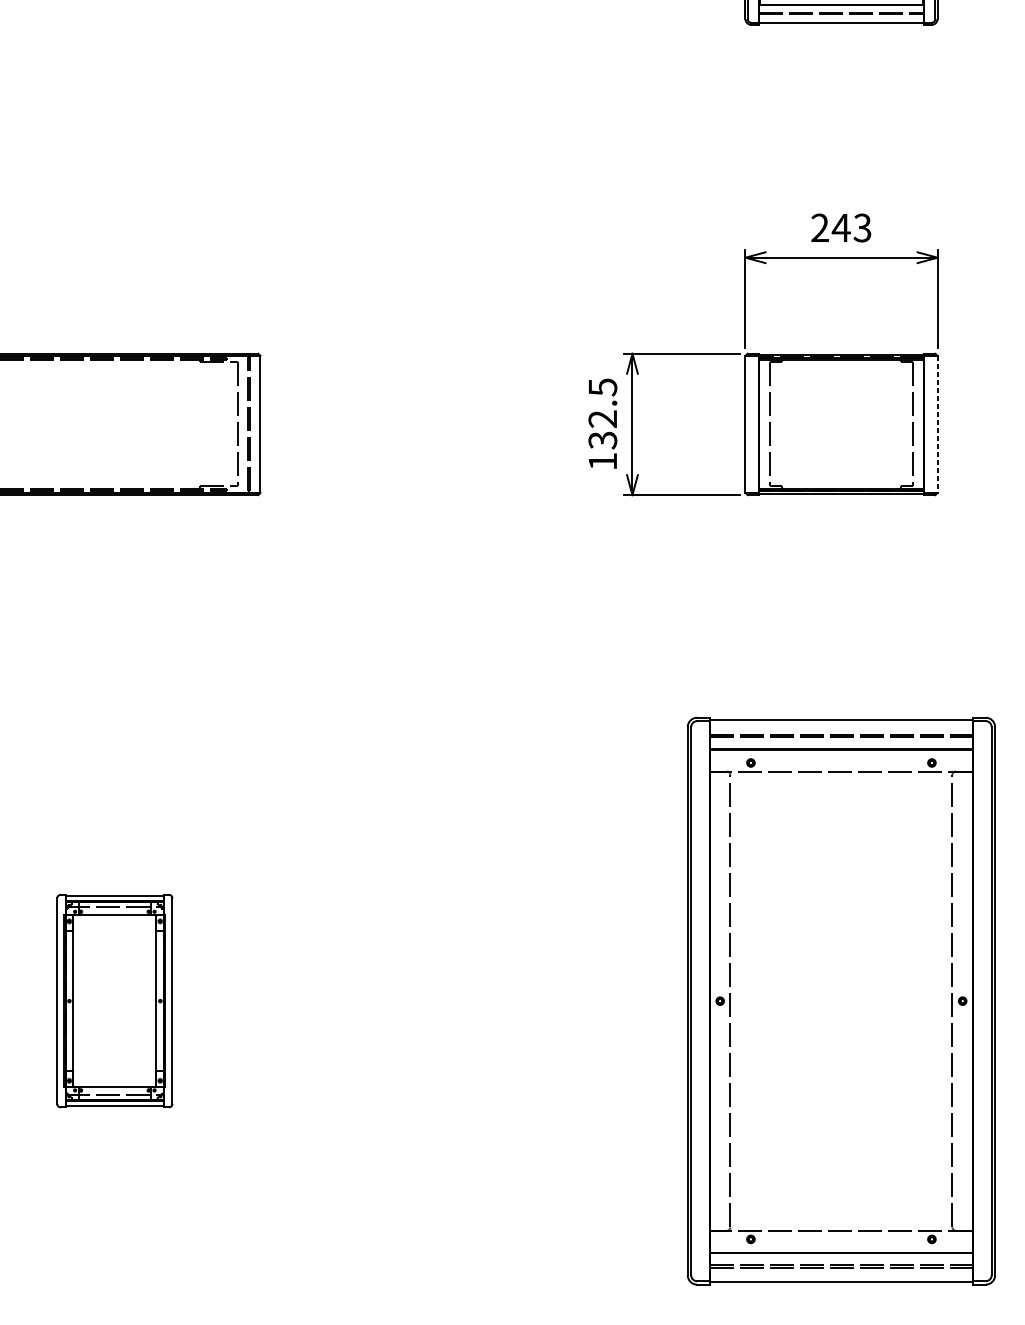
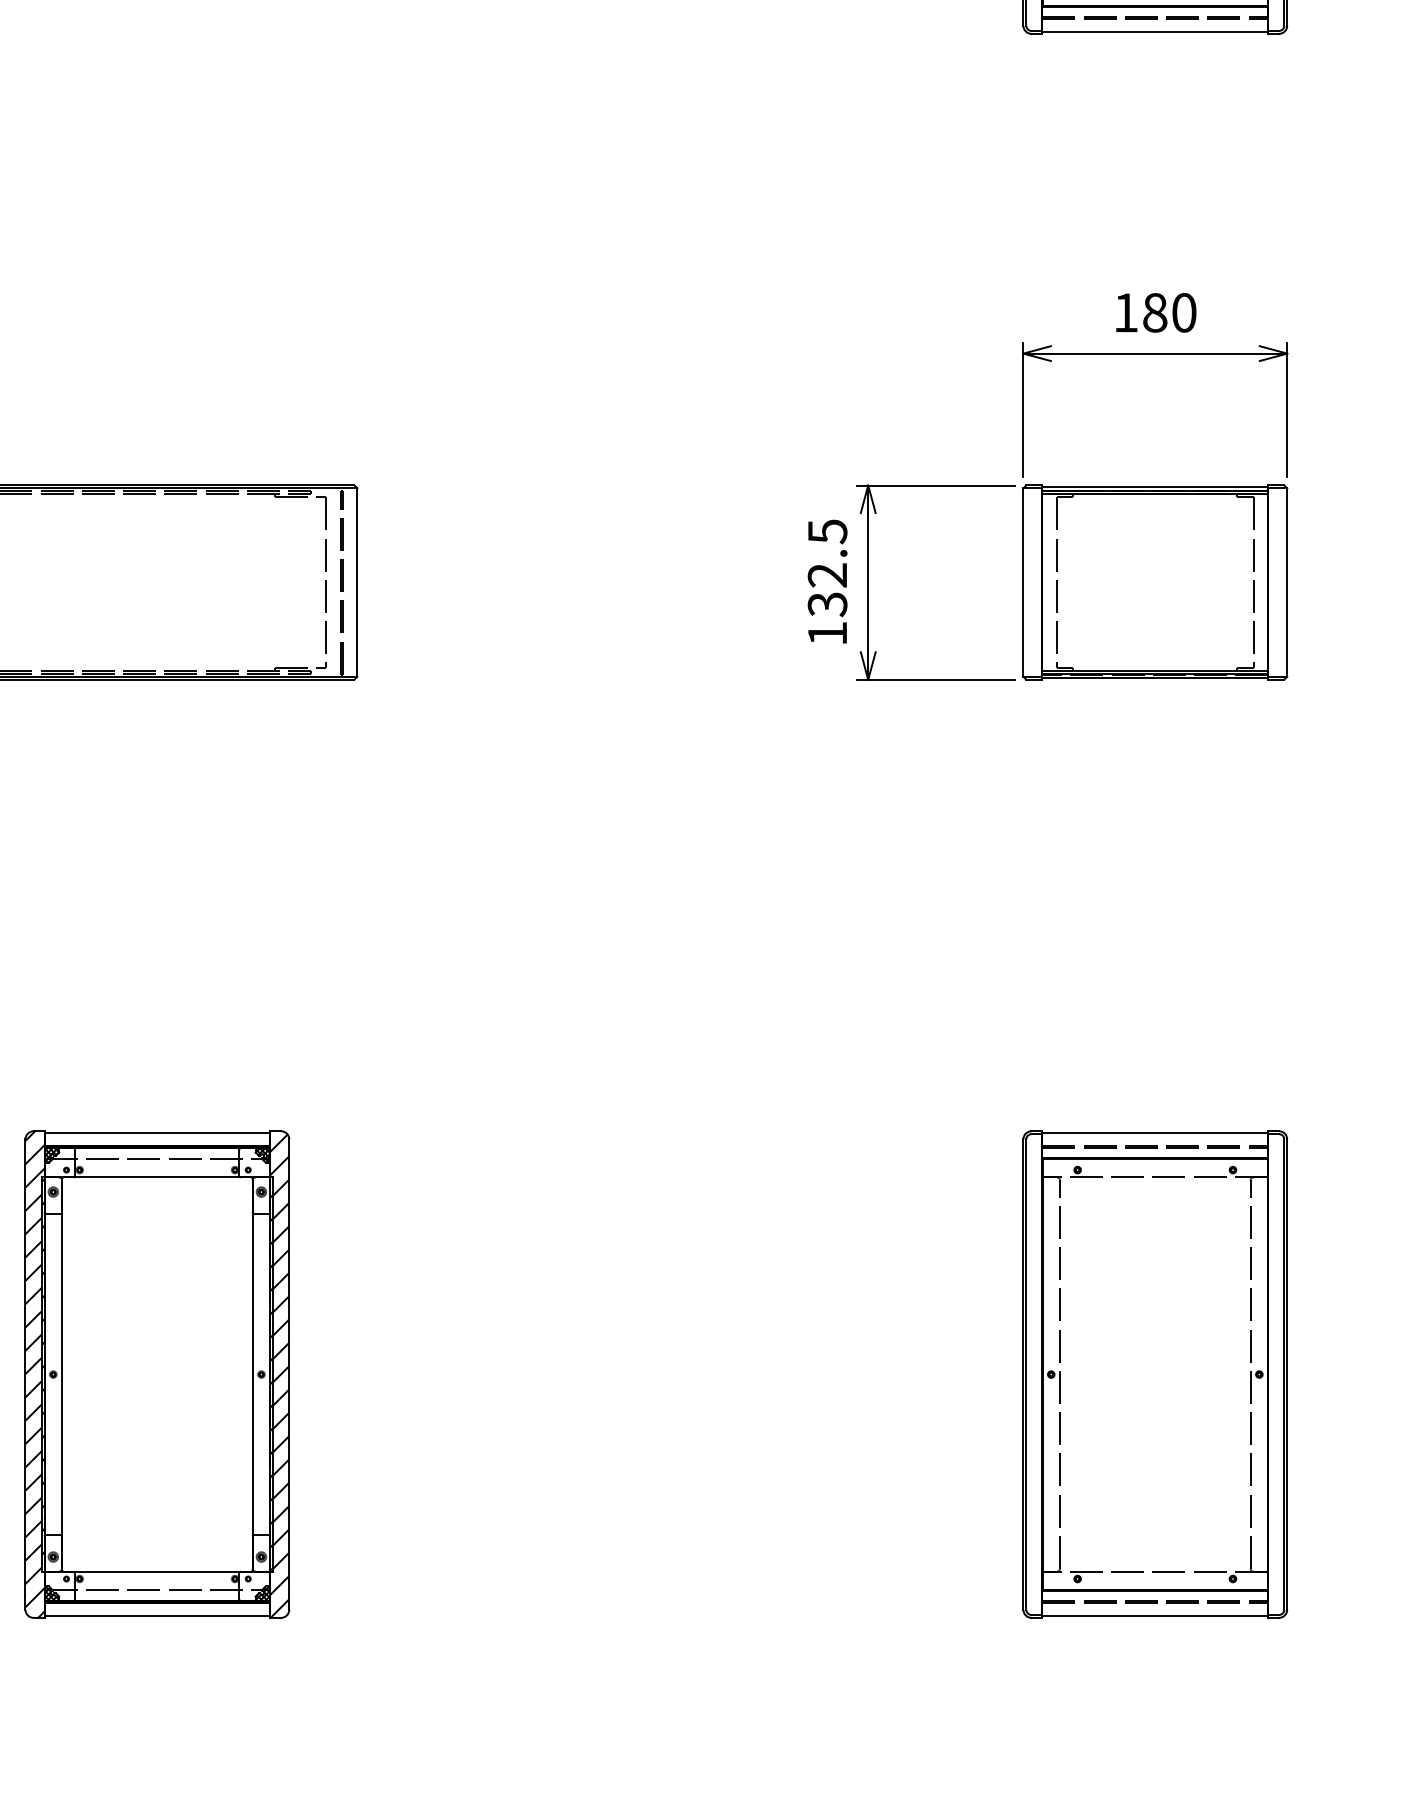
text: (841, 227) -> (1155, 312), 243 -> 180
line: (937, 425) -> (1287, 583), dashed -> solid
part: (114, 1001) -> (157, 1374), size x1.67
part: (841, 1001) -> (1155, 1374), size x0.62

